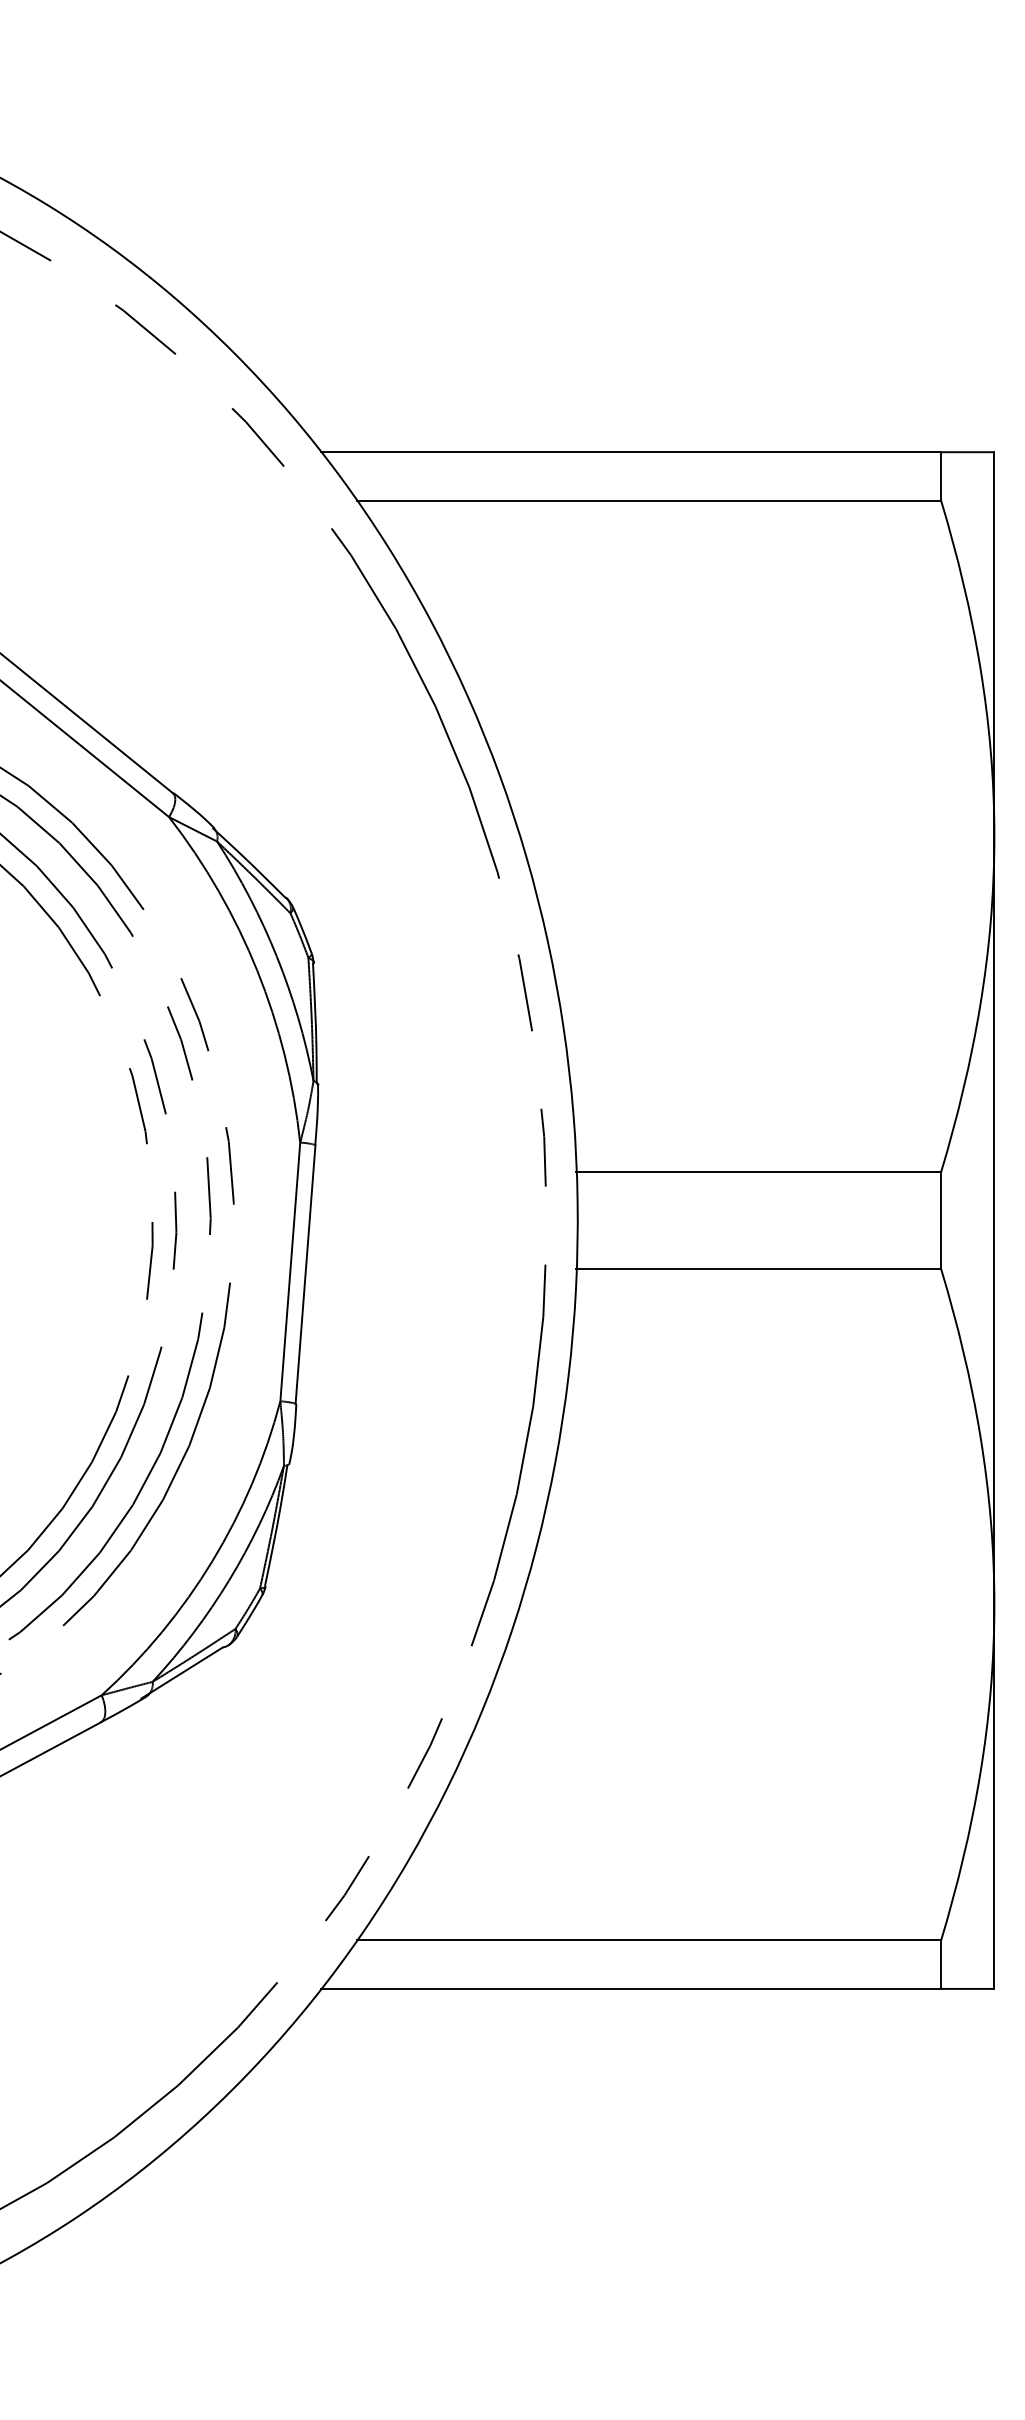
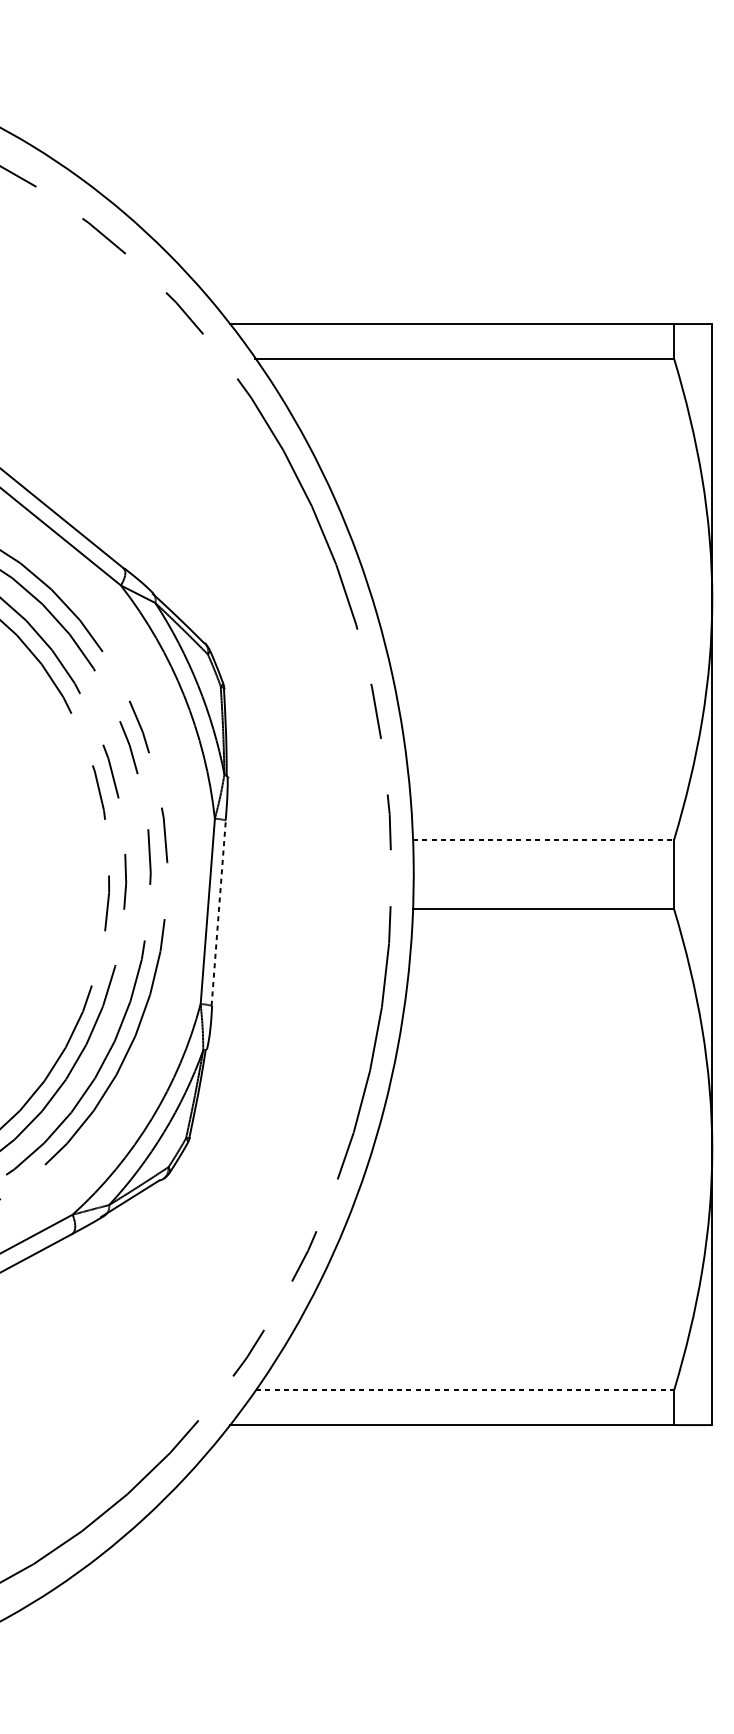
line: (759, 1172) -> (543, 840), solid -> dashed
line: (305, 1274) -> (218, 913), solid -> dashed
line: (649, 1940) -> (465, 1390), solid -> dashed

